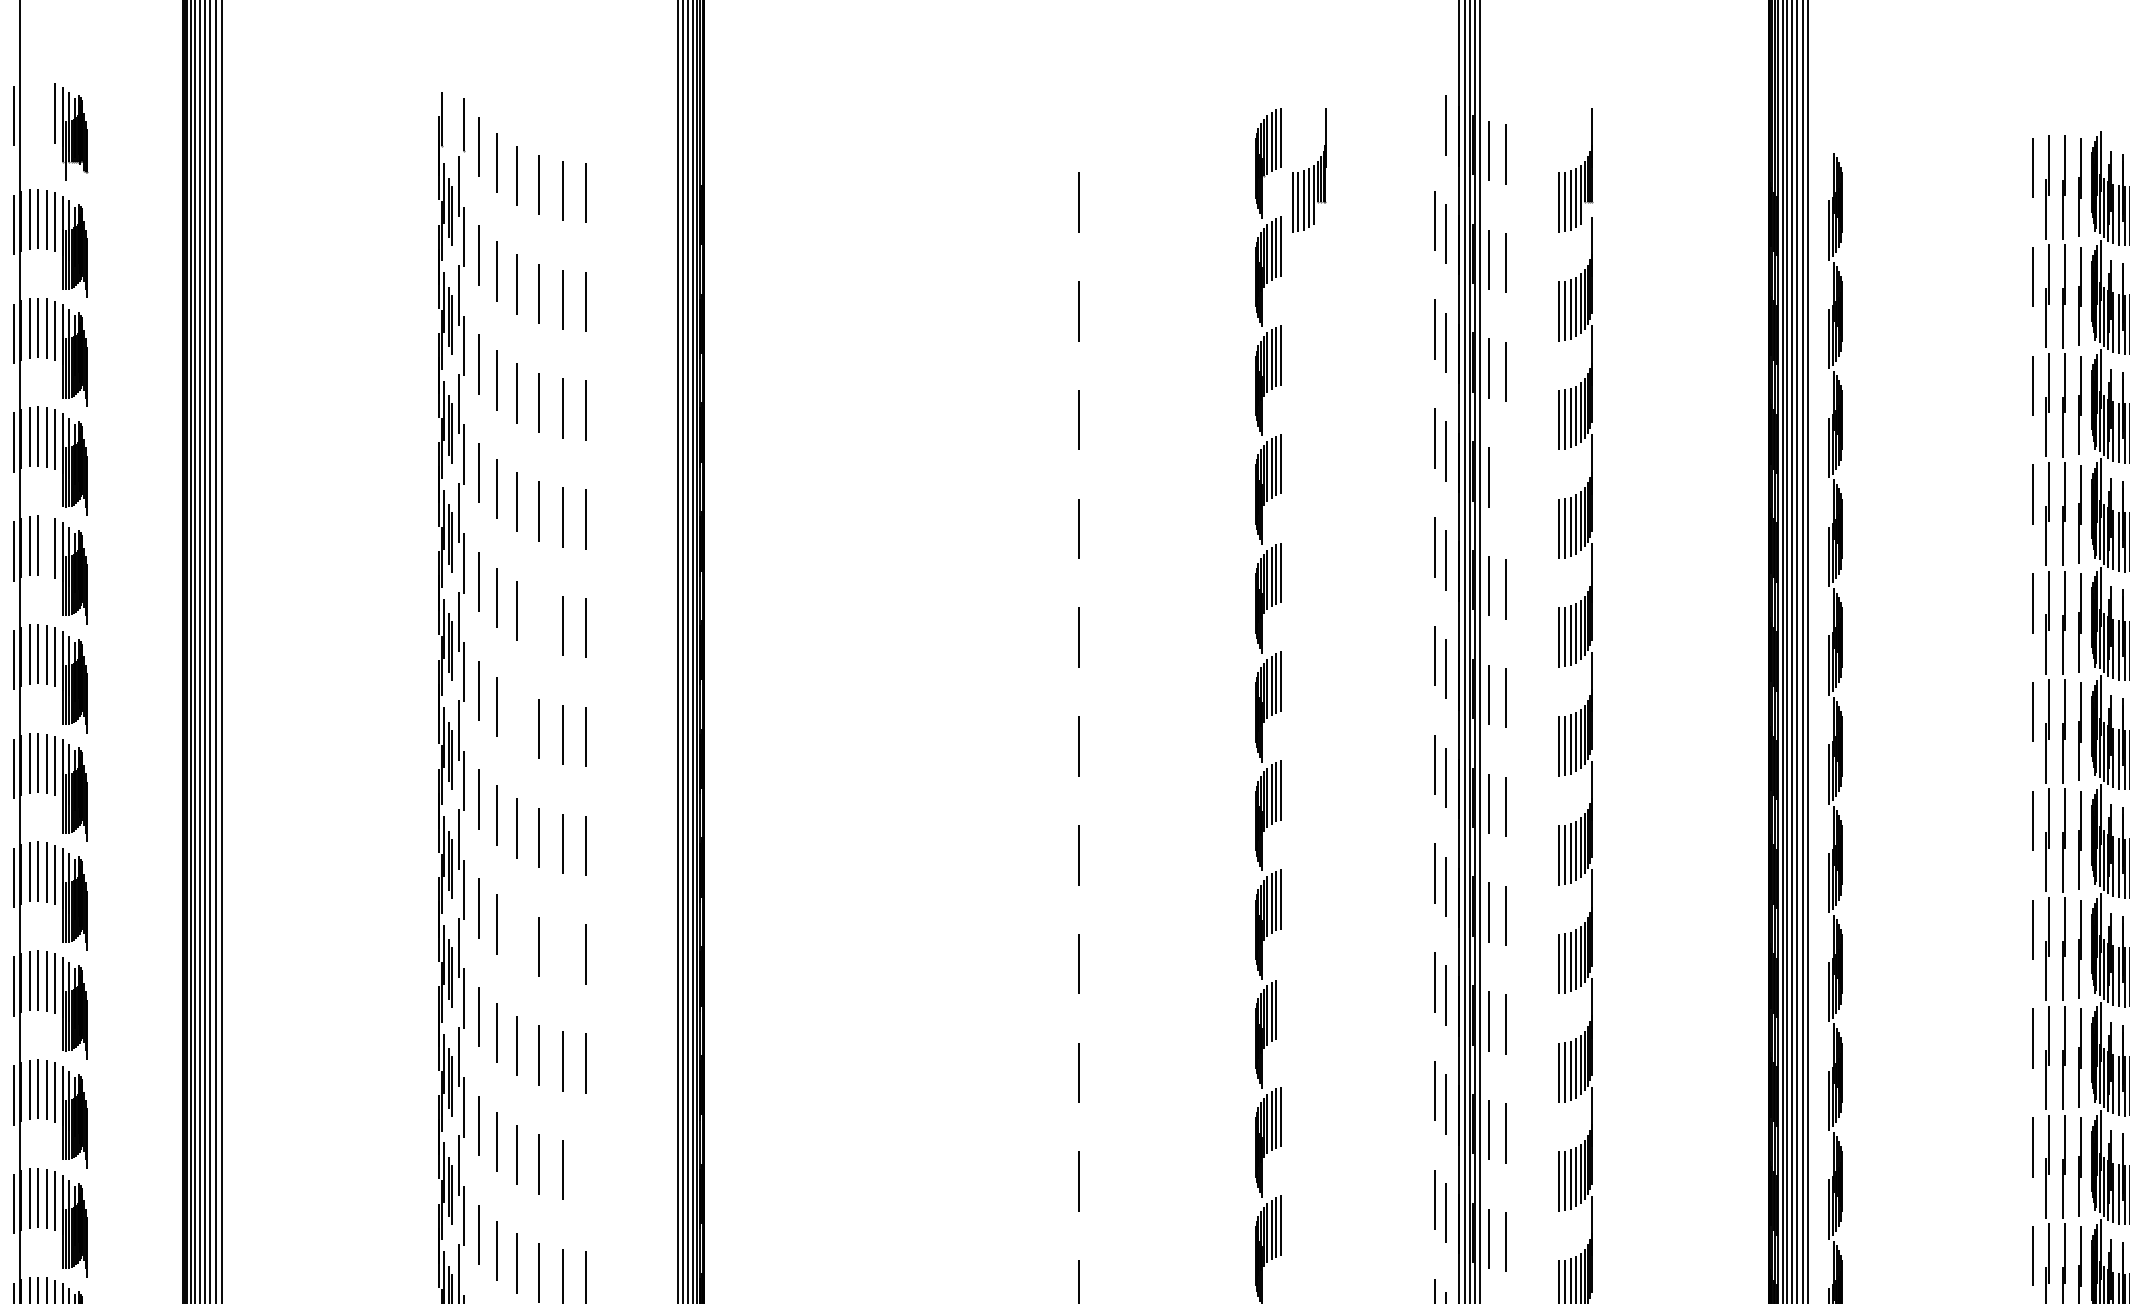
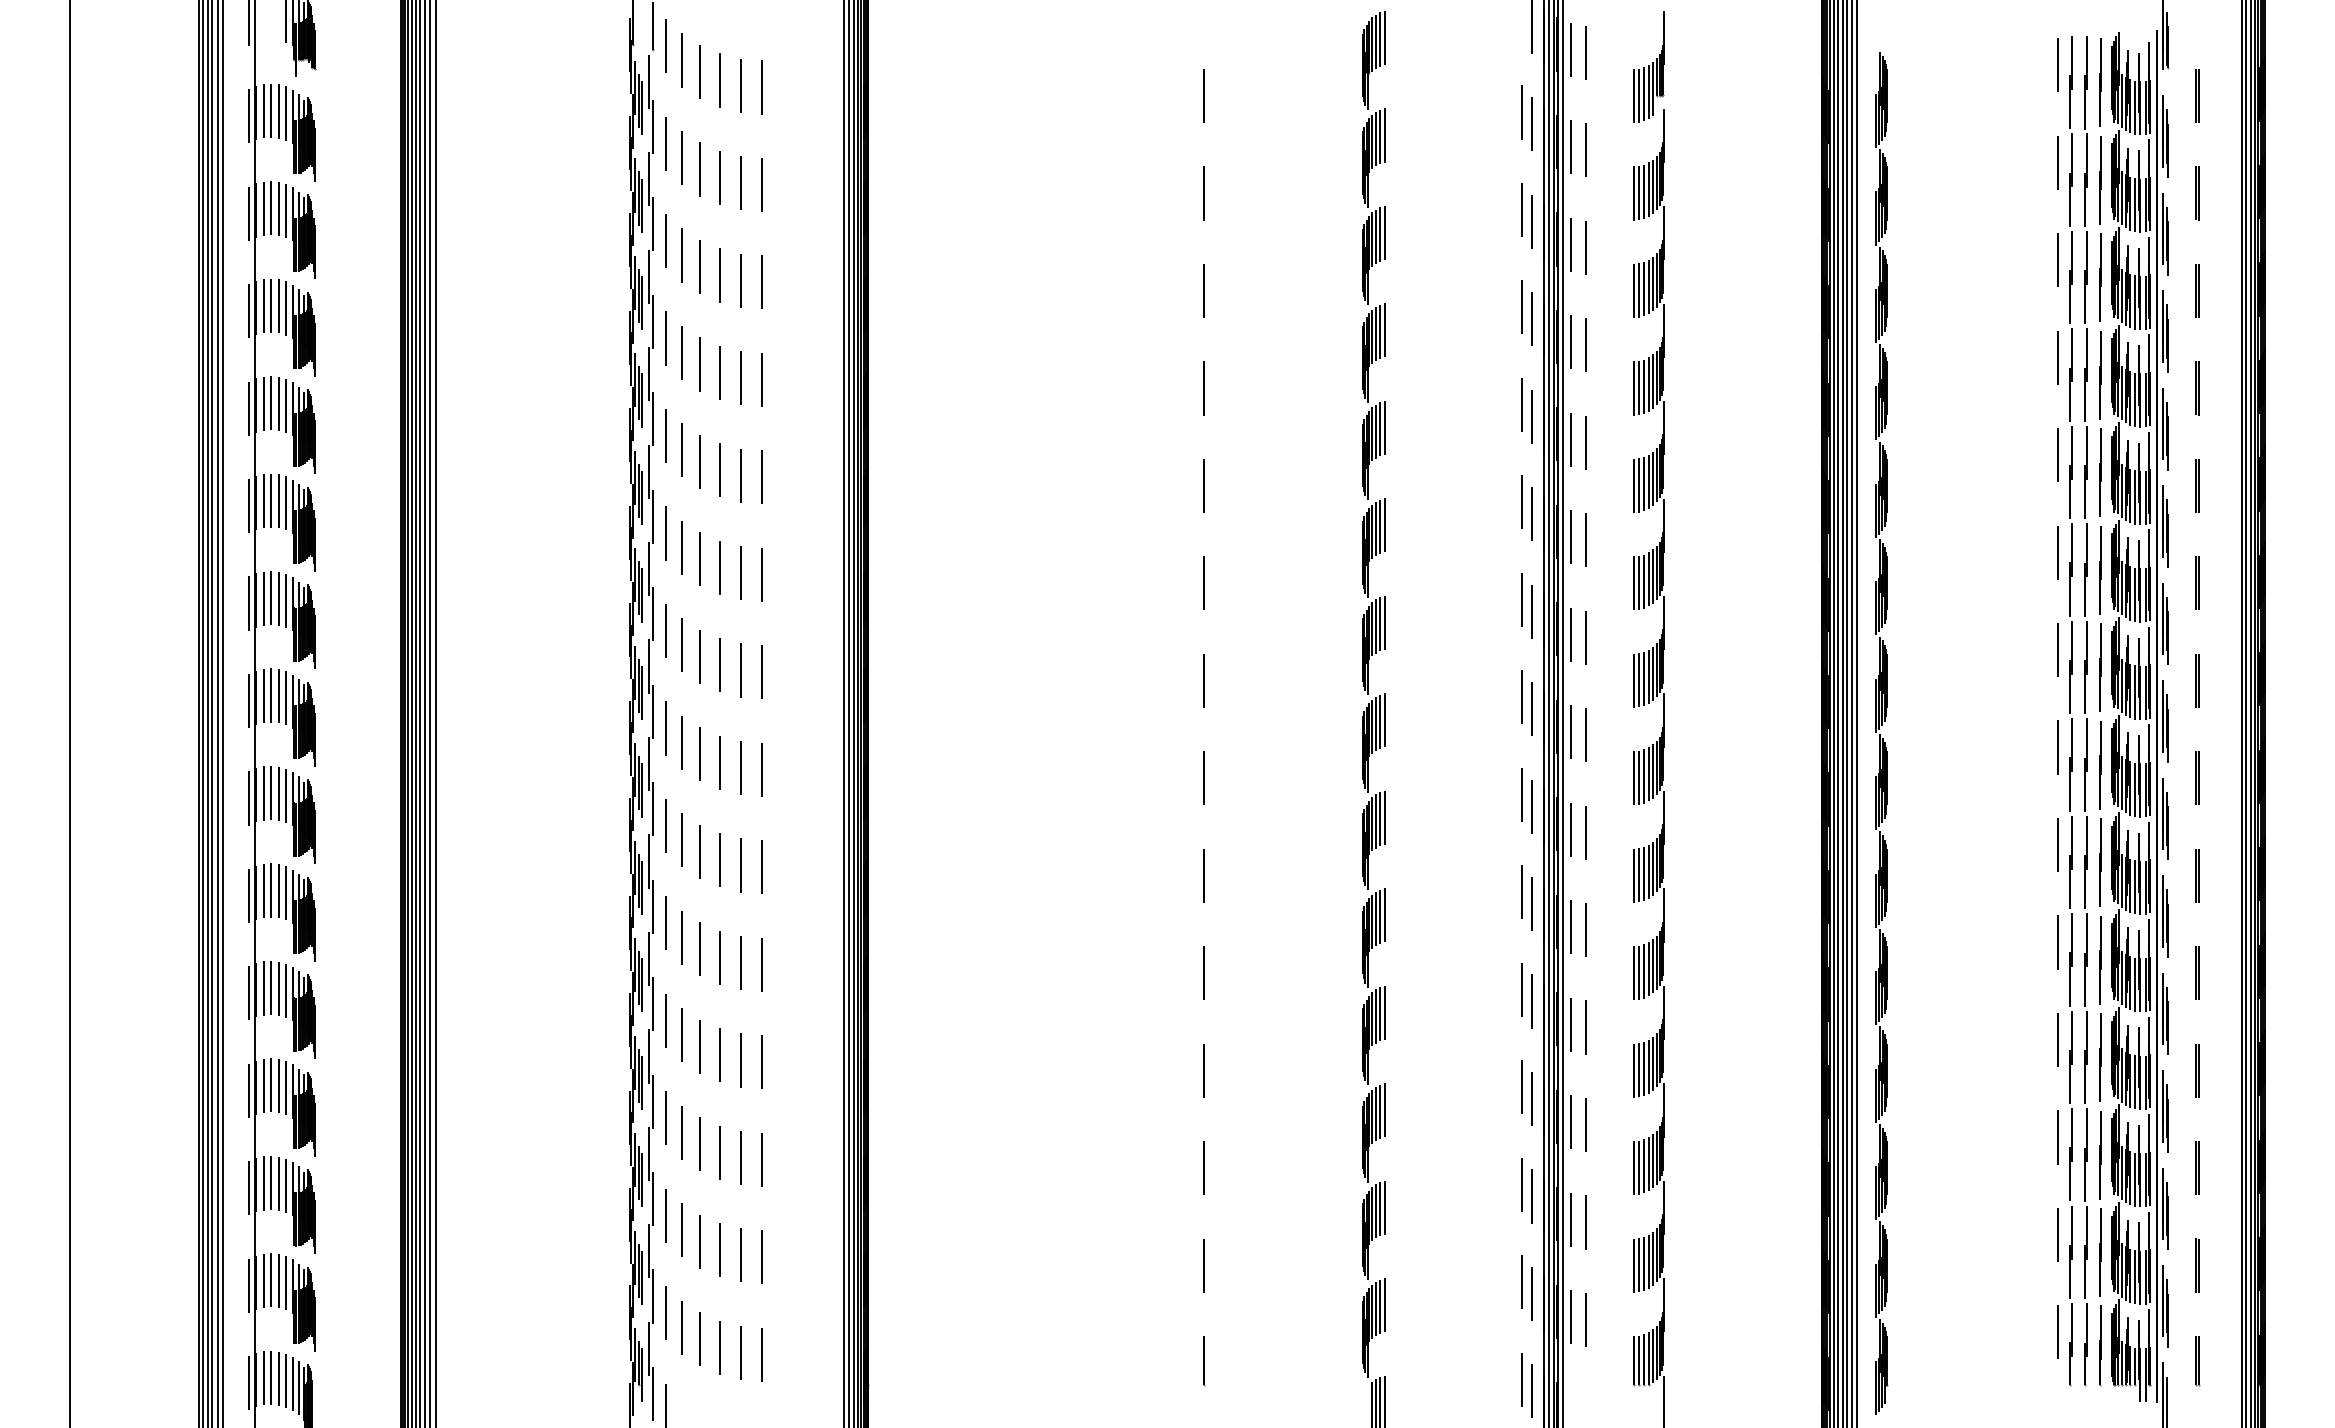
part: (1308, 169) -> (1409, 66), removed
line: (1506, 481) -> (1586, 345), added
line: (46, 545) -> (278, 403), added
line: (538, 619) -> (719, 469), added
line: (517, 719) -> (700, 559), added
line: (517, 937) -> (700, 754), added
line: (562, 951) -> (740, 767), added
line: (1280, 1007) -> (1384, 817), added
line: (586, 1171) -> (762, 964), added

